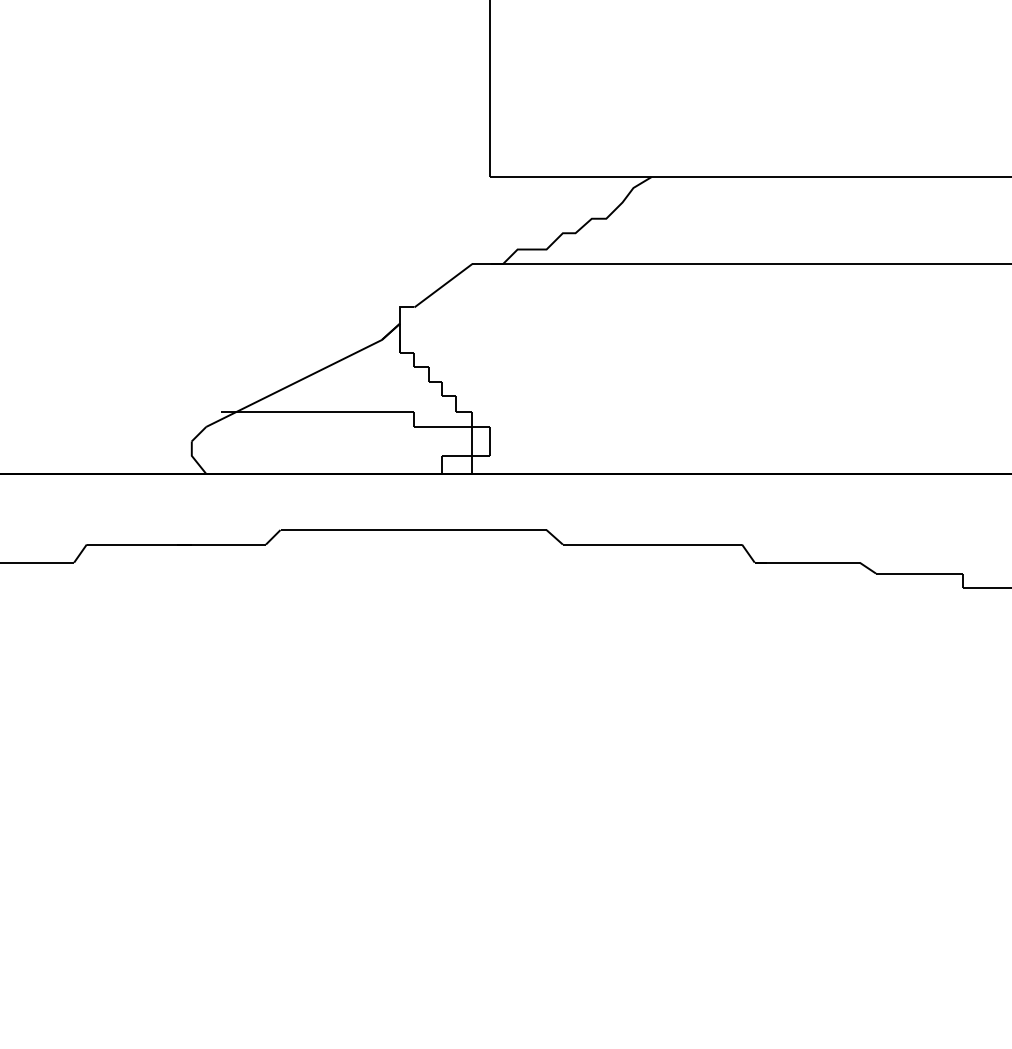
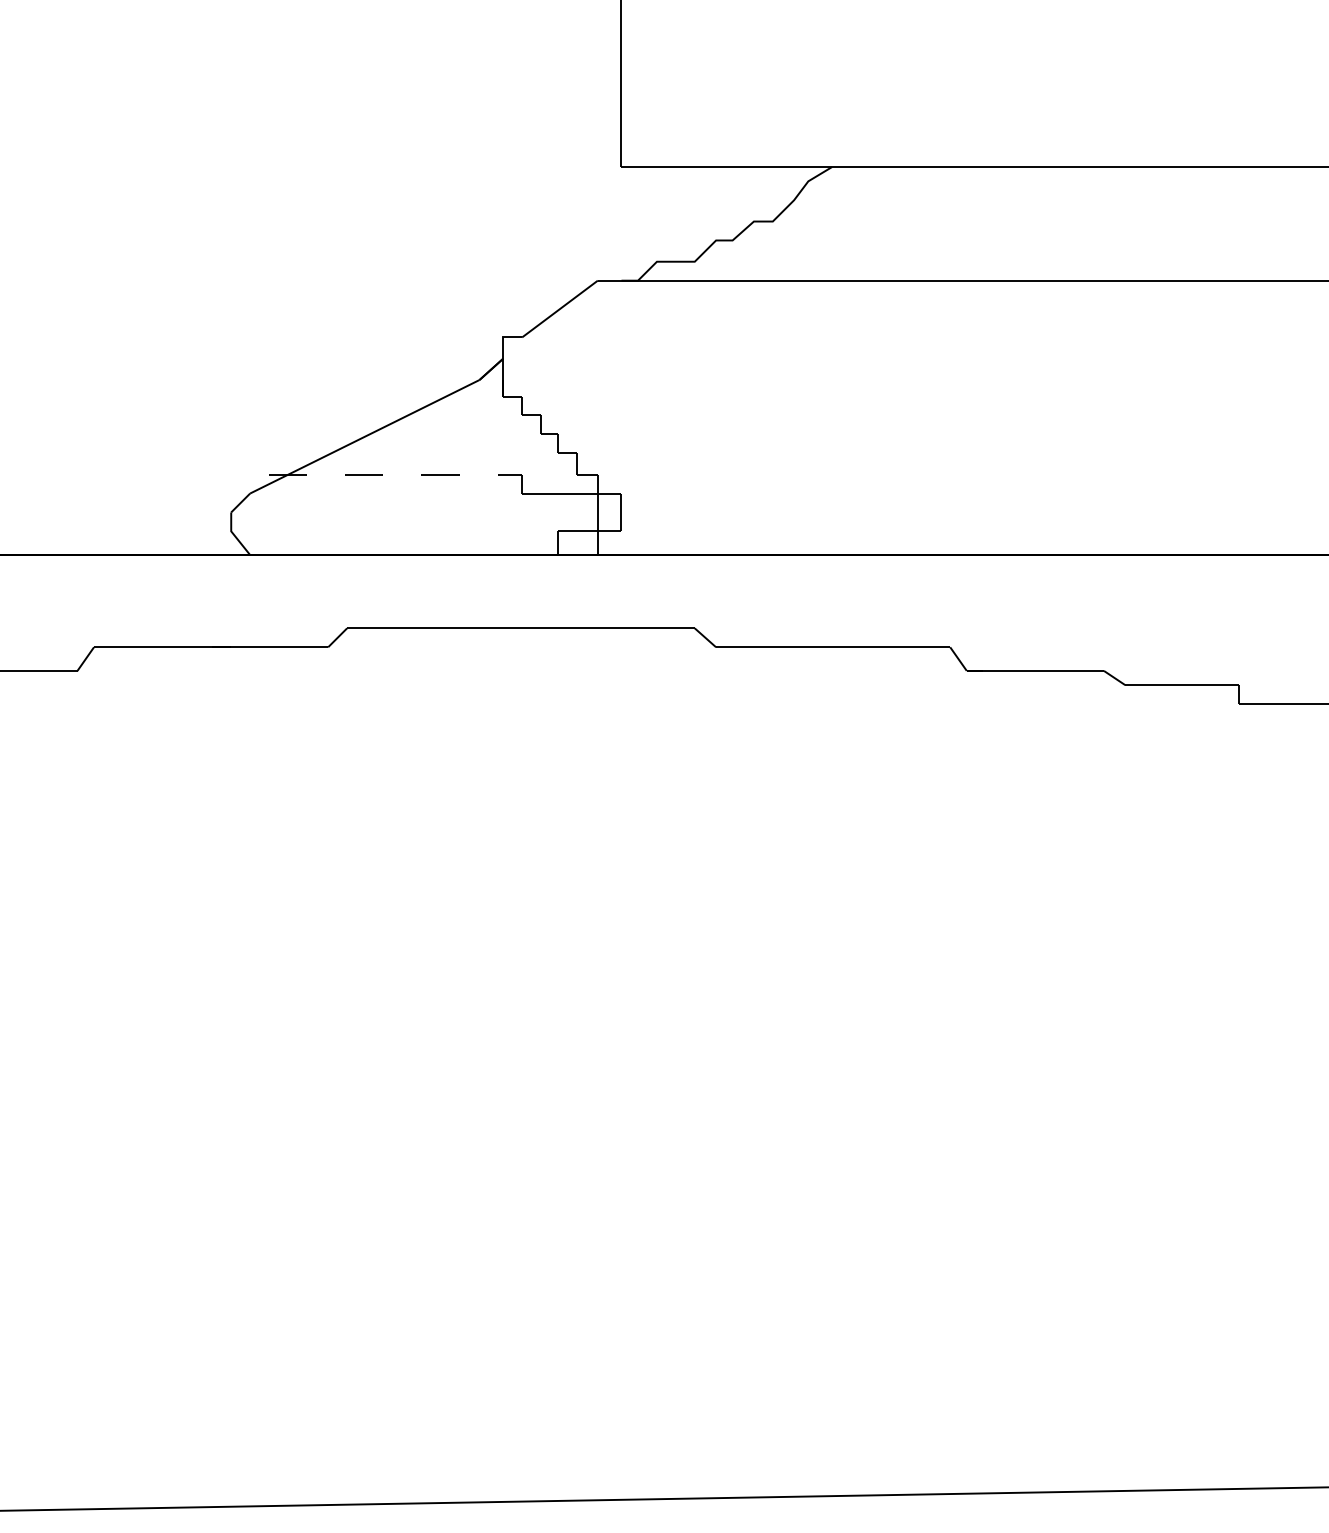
line: (310, 412) -> (386, 474), solid -> dashed

